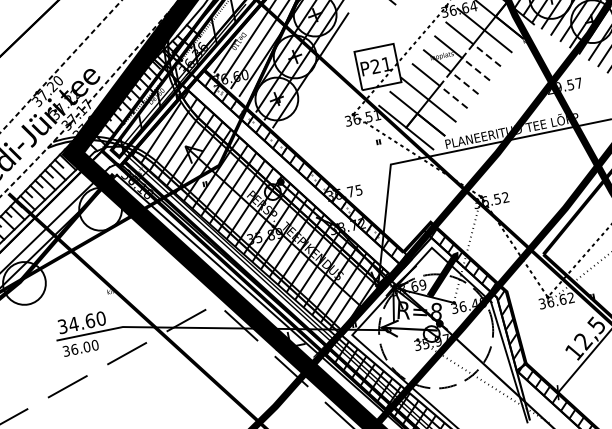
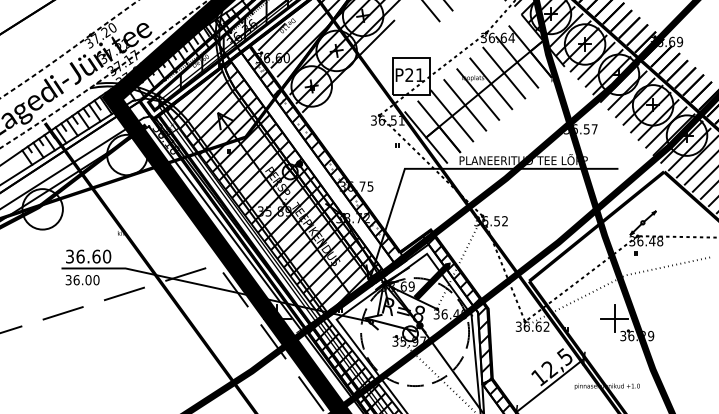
line: (468, 51) -> (498, 78), dashed -> solid
line: (446, 78) -> (472, 99), dashed -> solid
text: (553, 88) -> (570, 129), 29.57 -> 36.57
text: (73, 324) -> (80, 256), 34.60 -> 36.60

